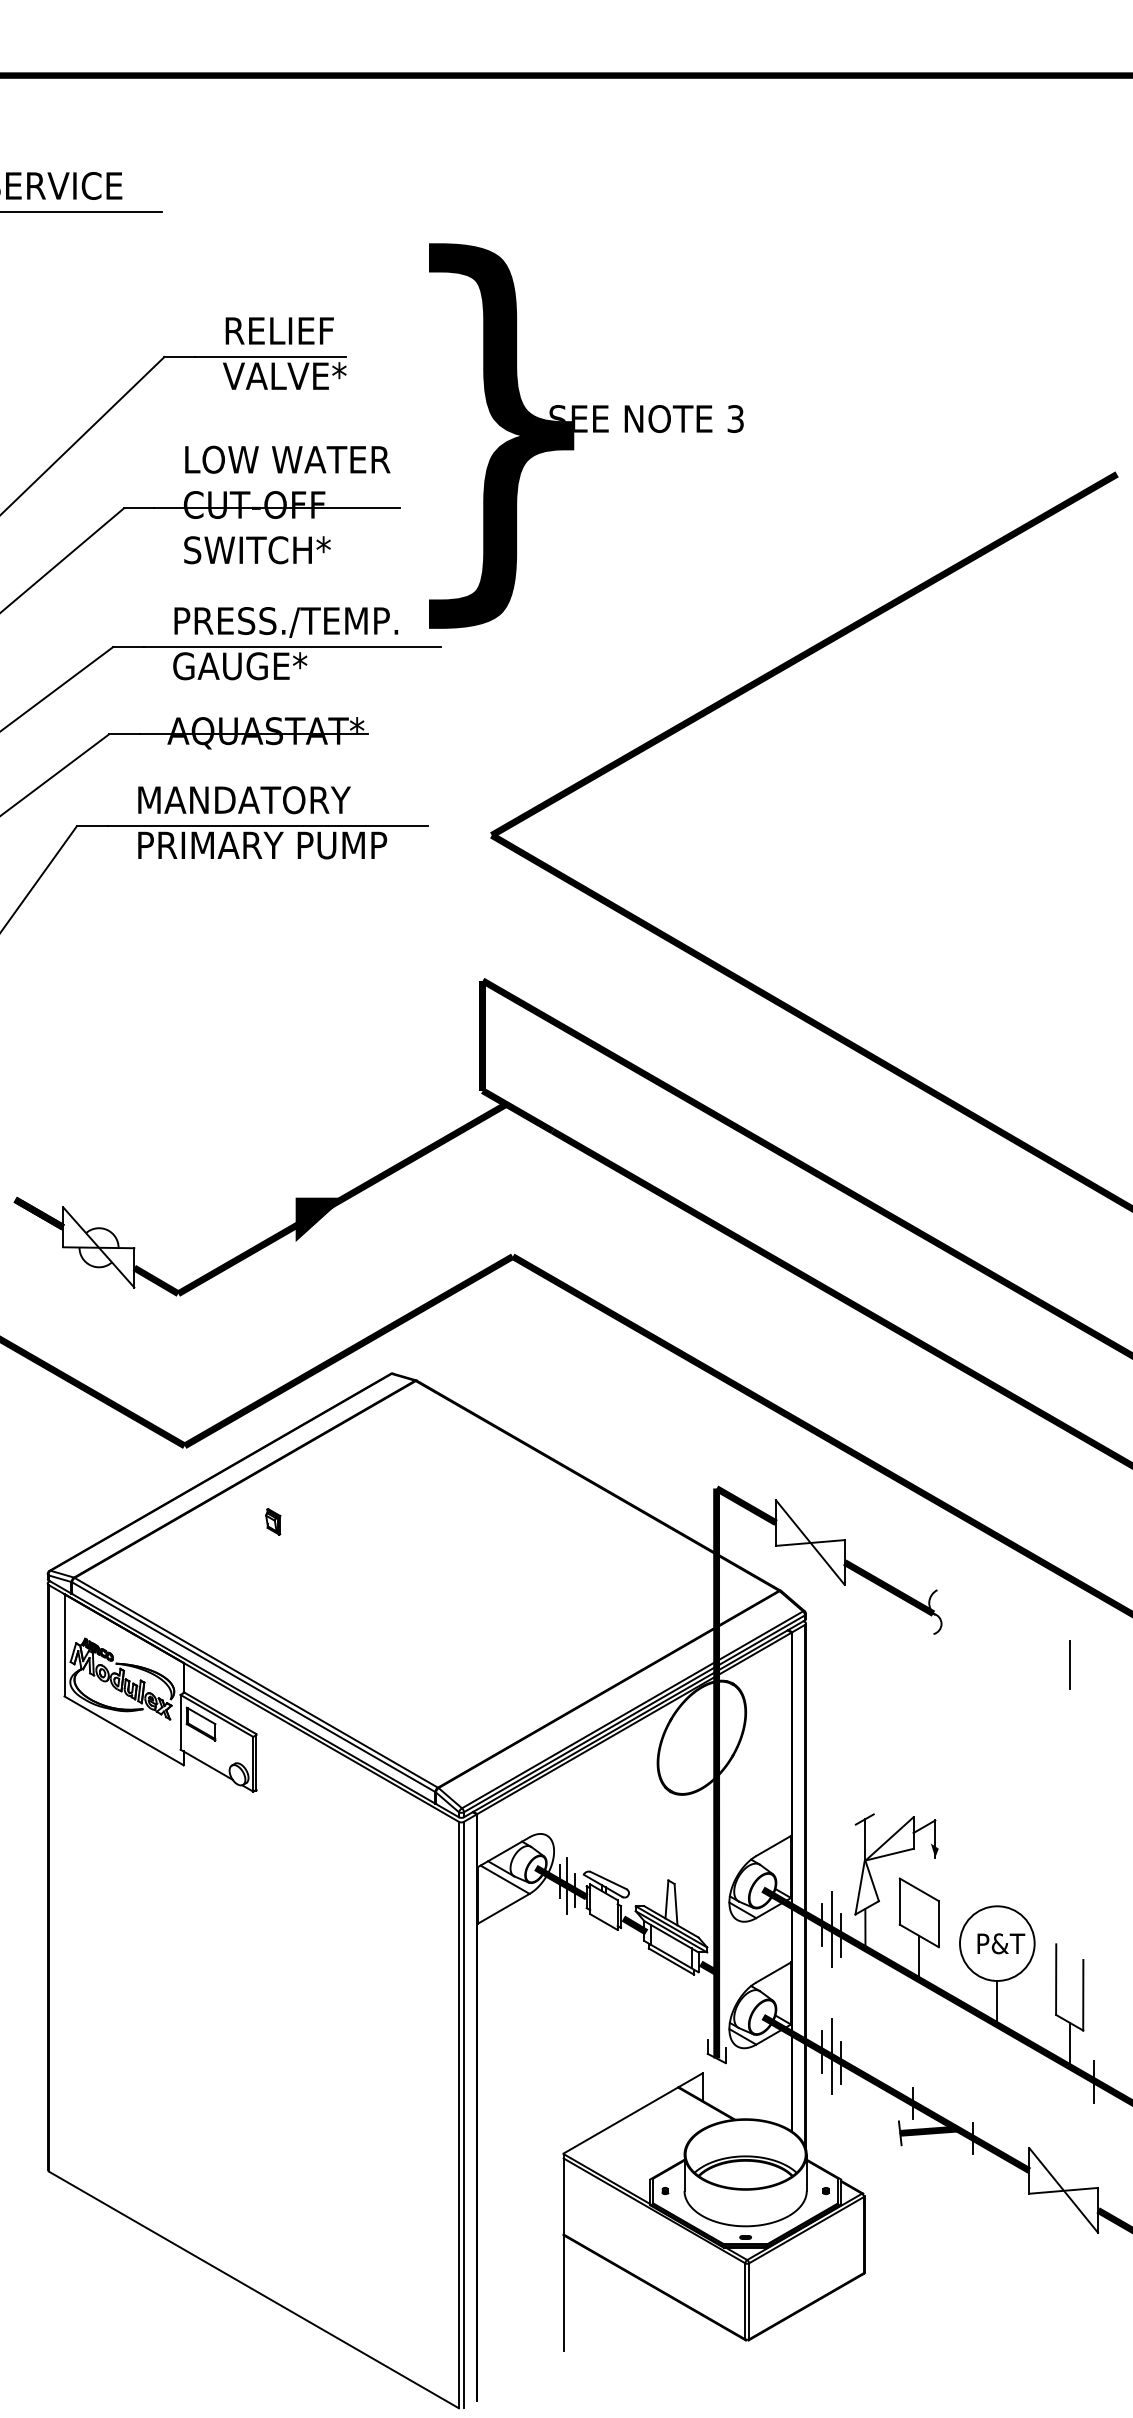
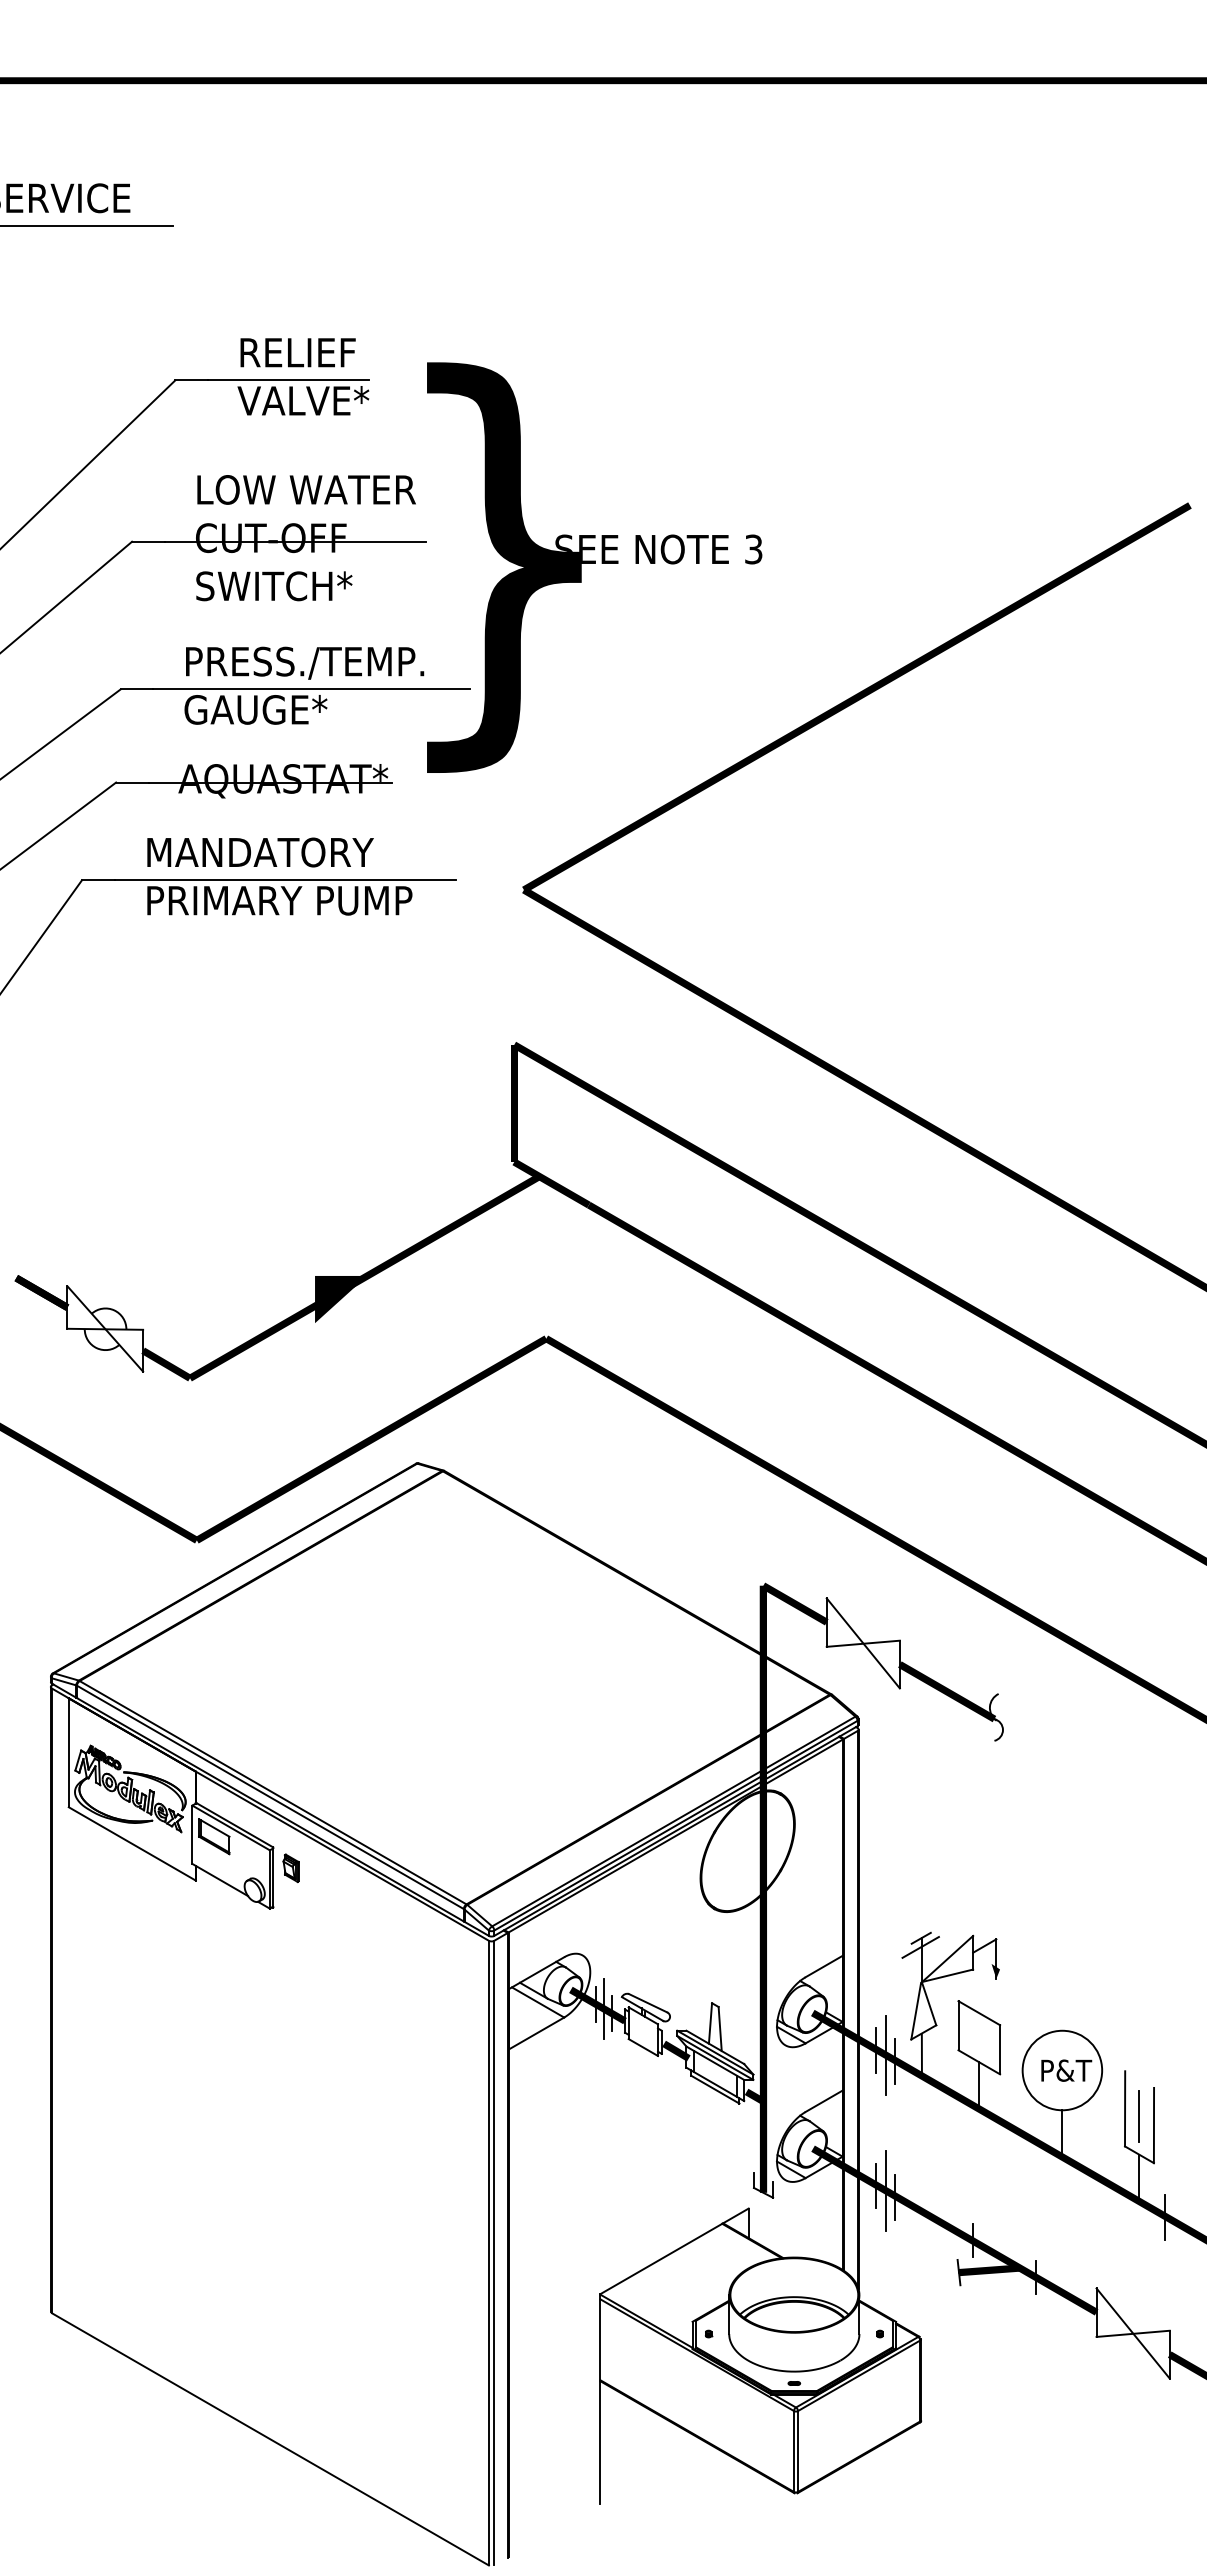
text: (586, 435) -> (594, 567), moved
part: (272, 1522) -> (290, 1868), moved
line: (1068, 1665) -> (1138, 2116), moved
line: (864, 1827) -> (920, 1946), added

